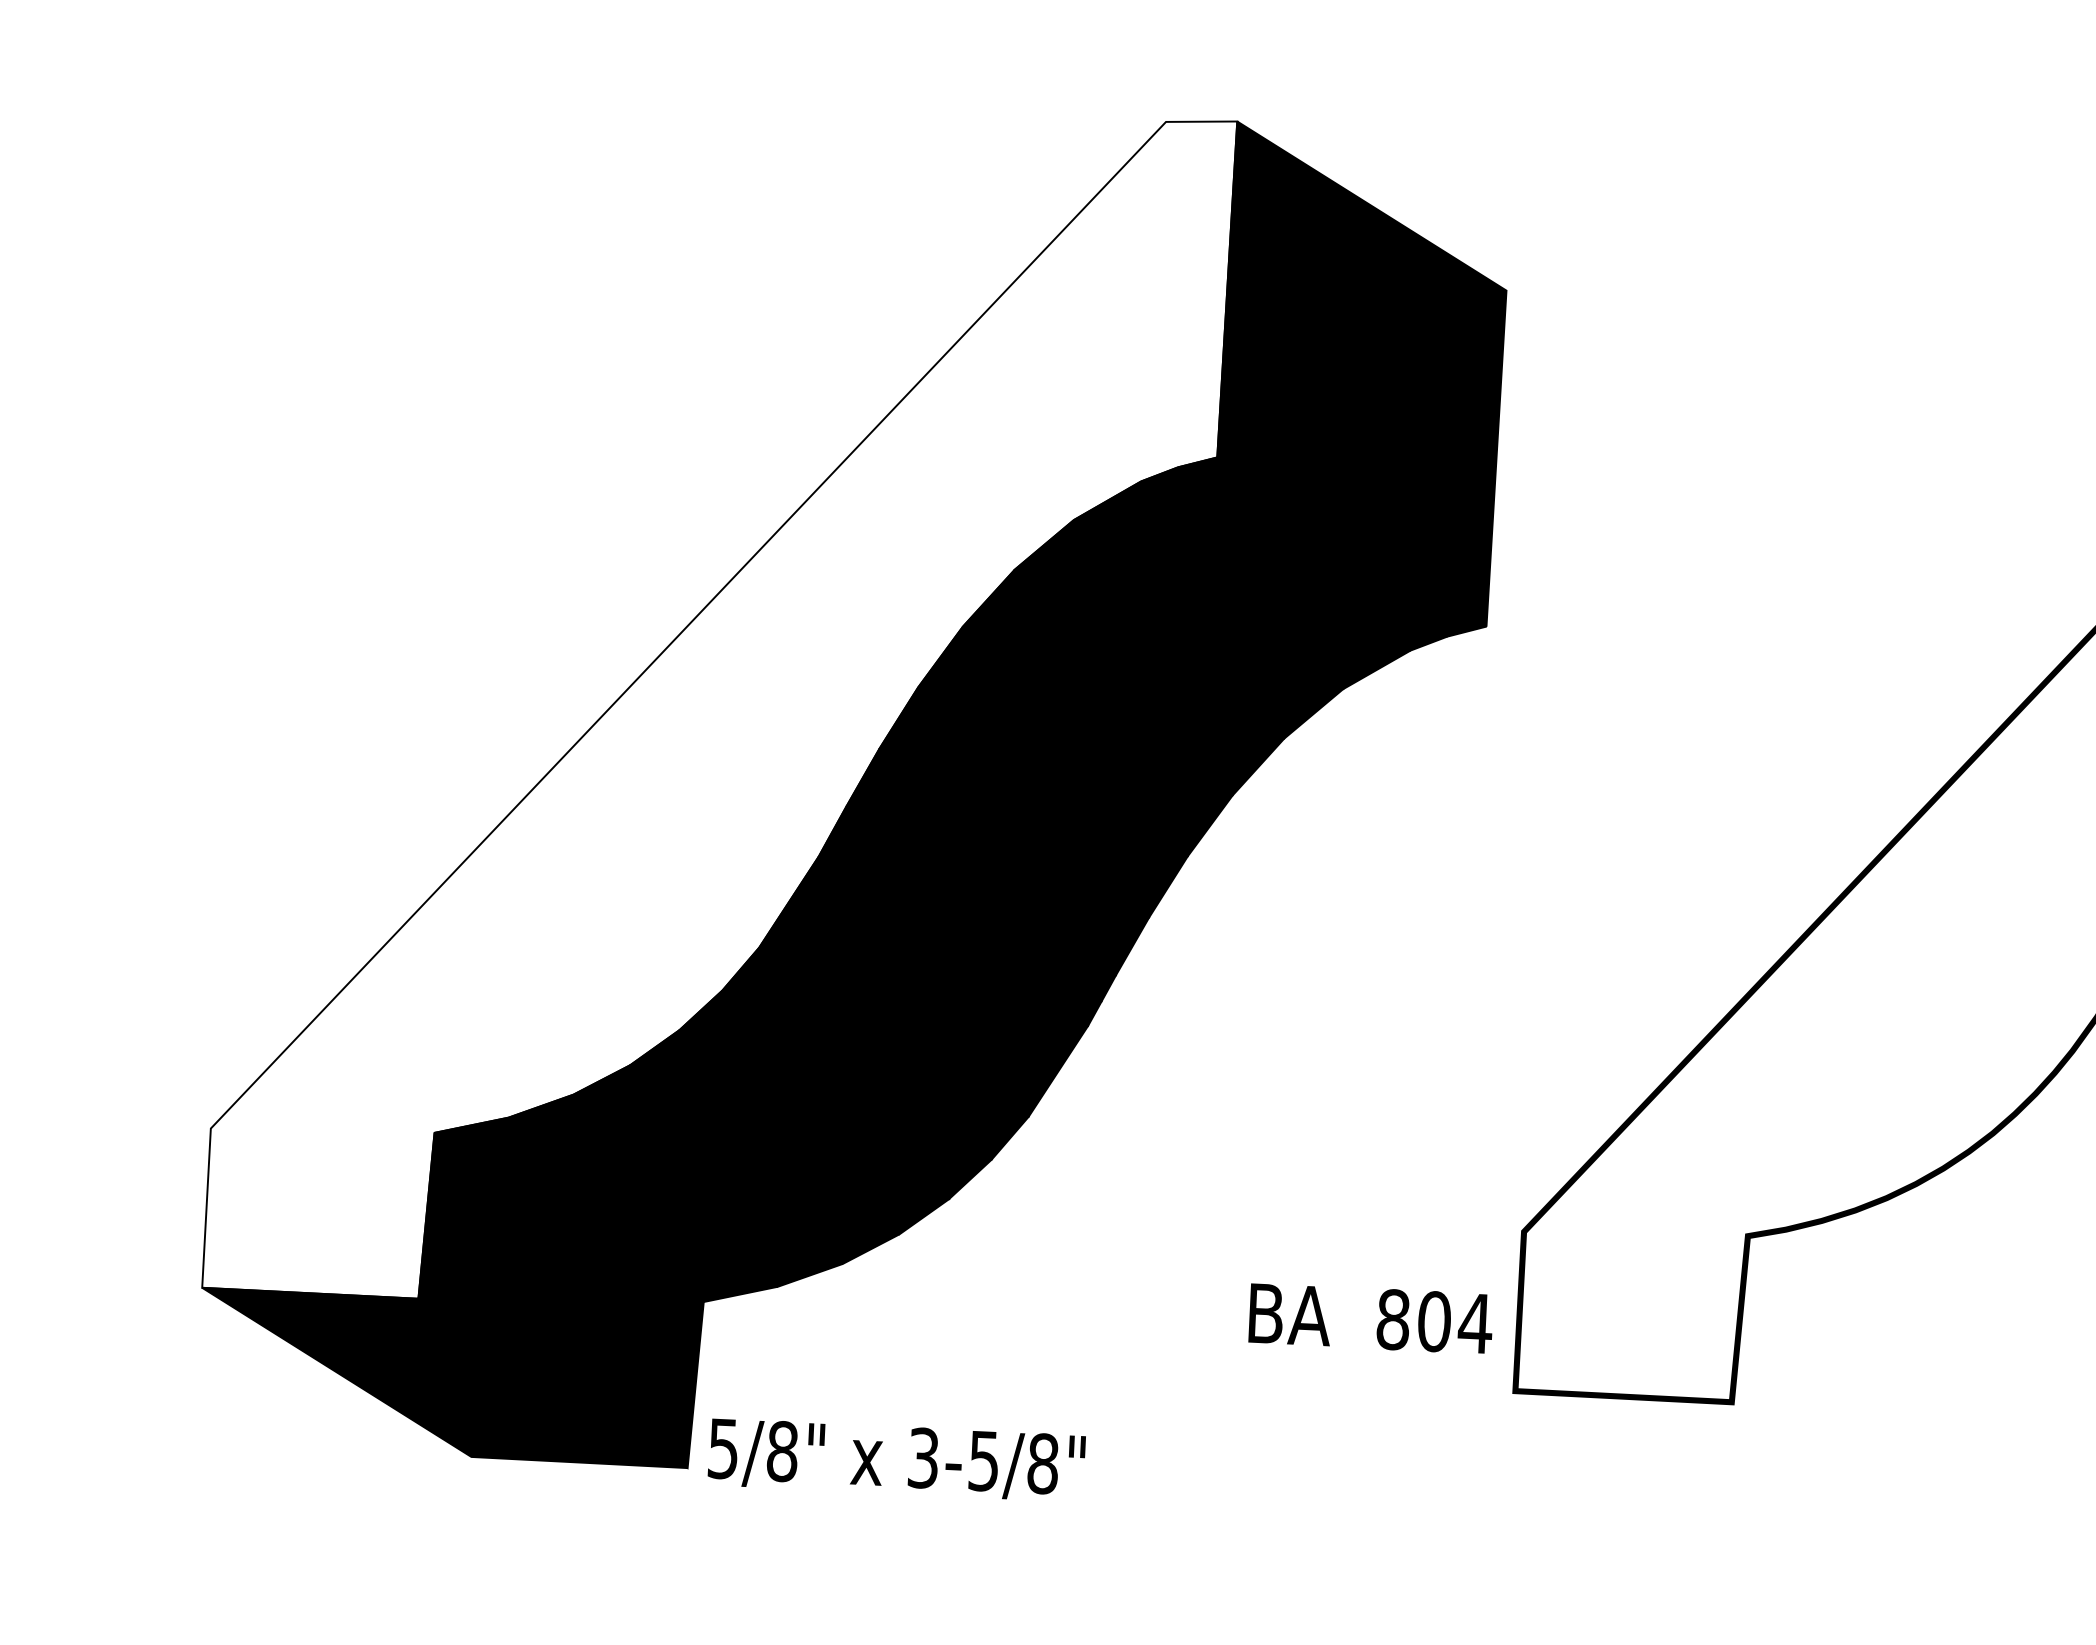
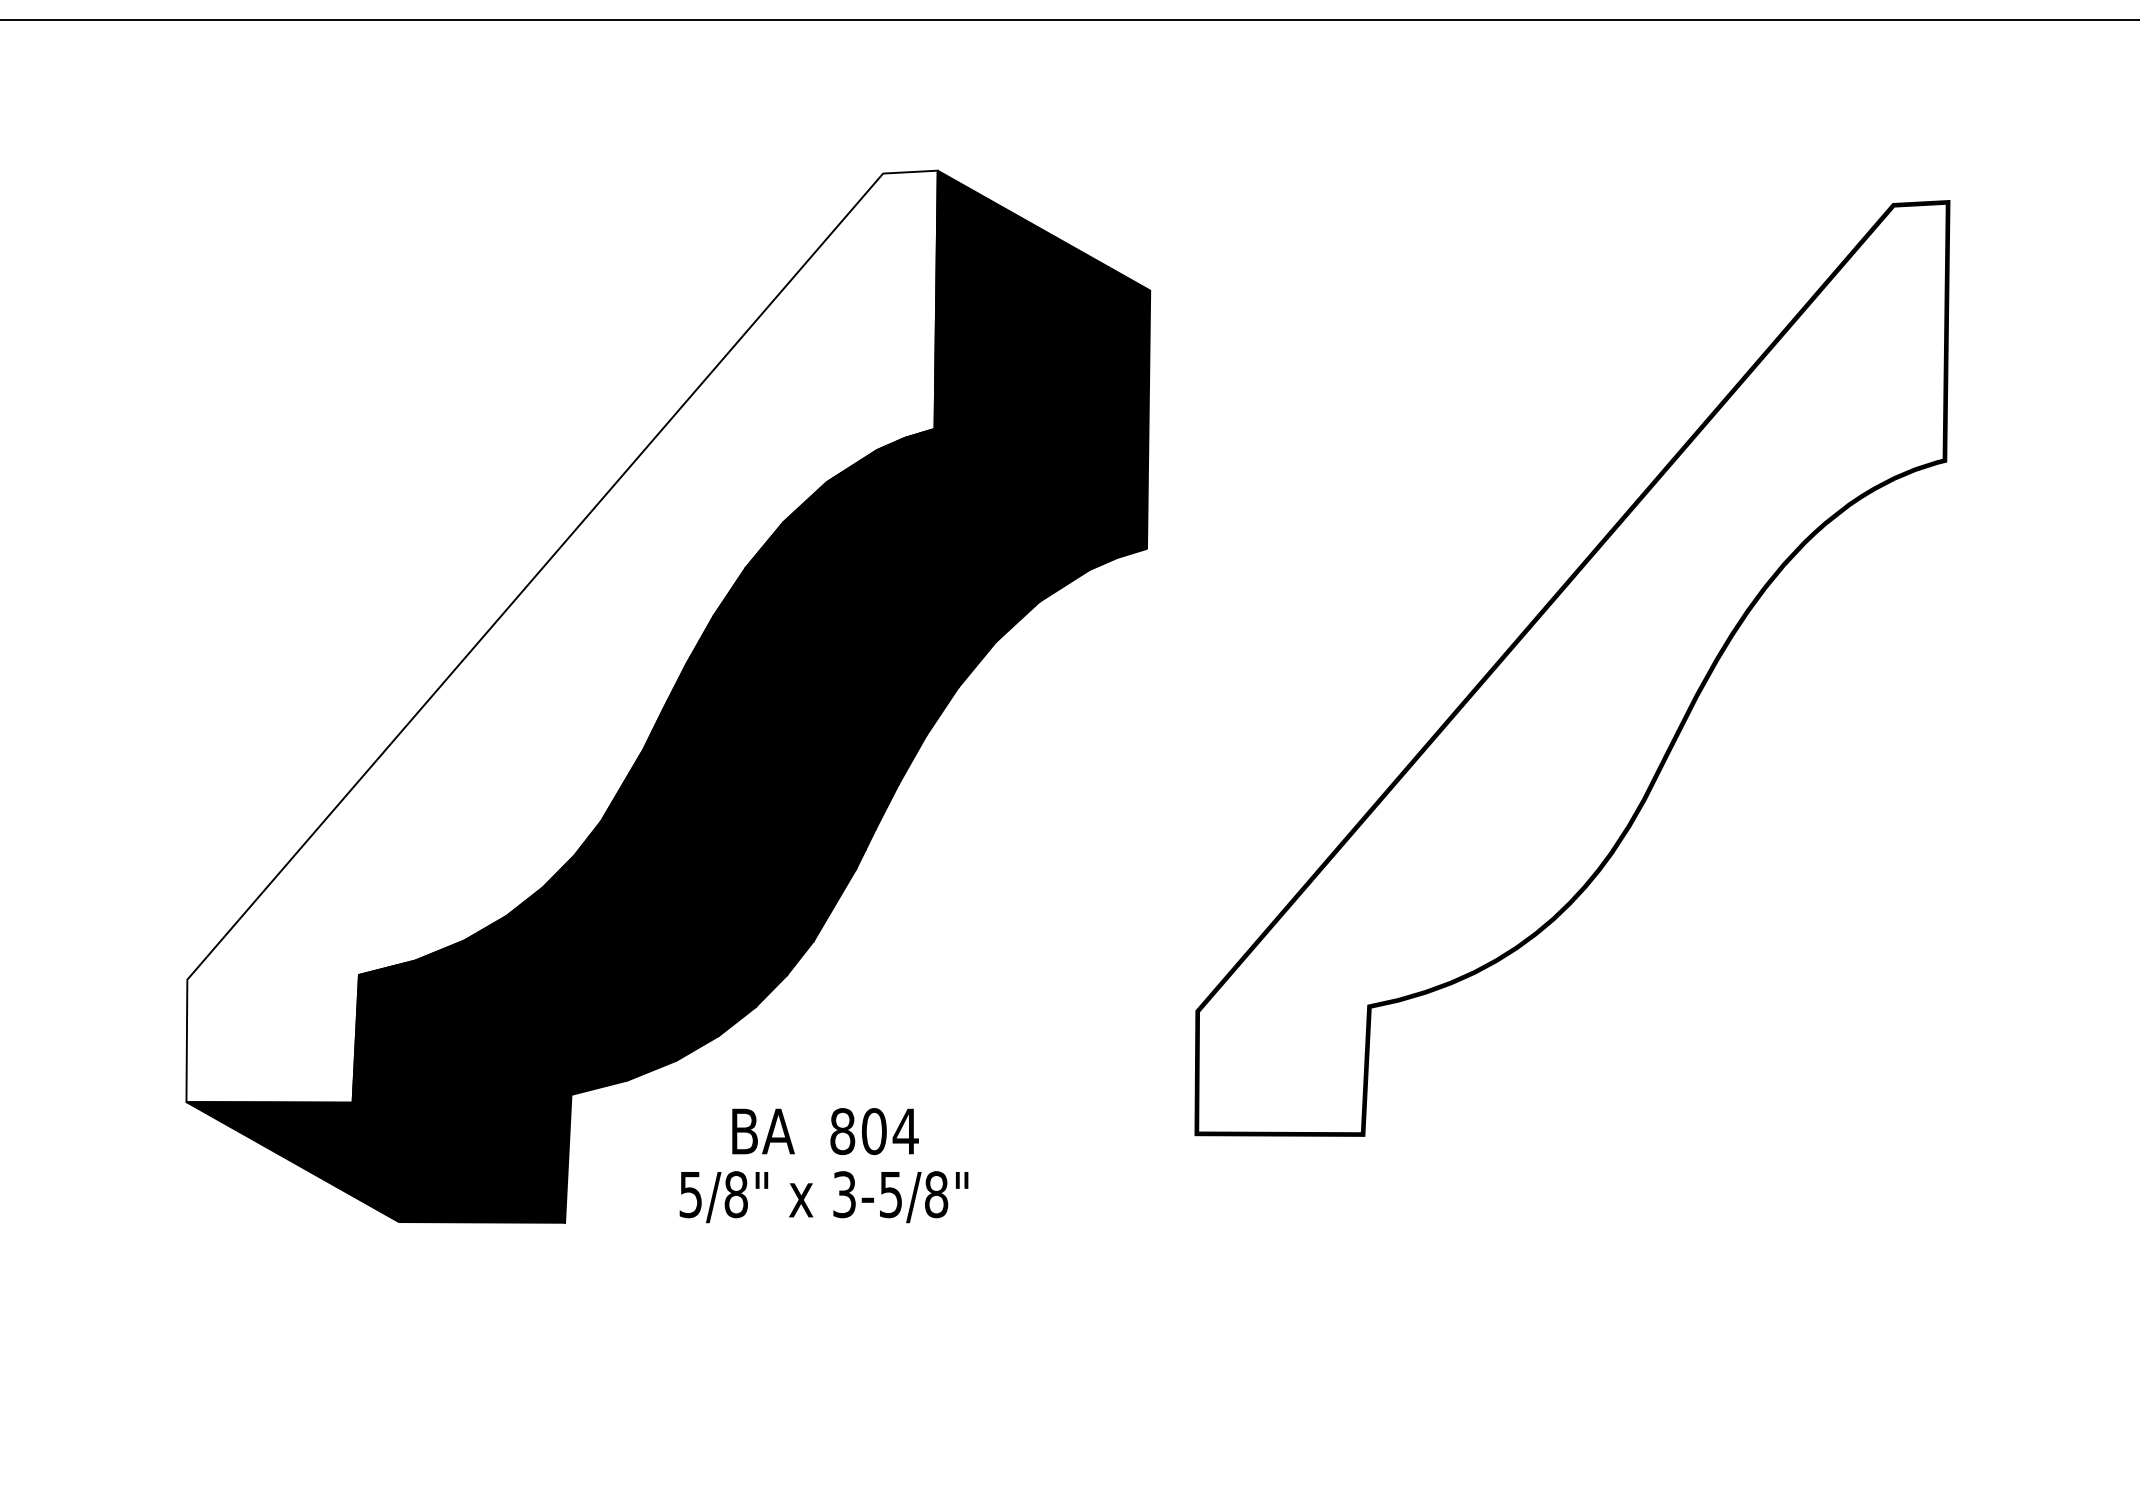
text: (1370, 1318) -> (825, 1131), moved
text: (895, 1460) -> (823, 1197), moved

